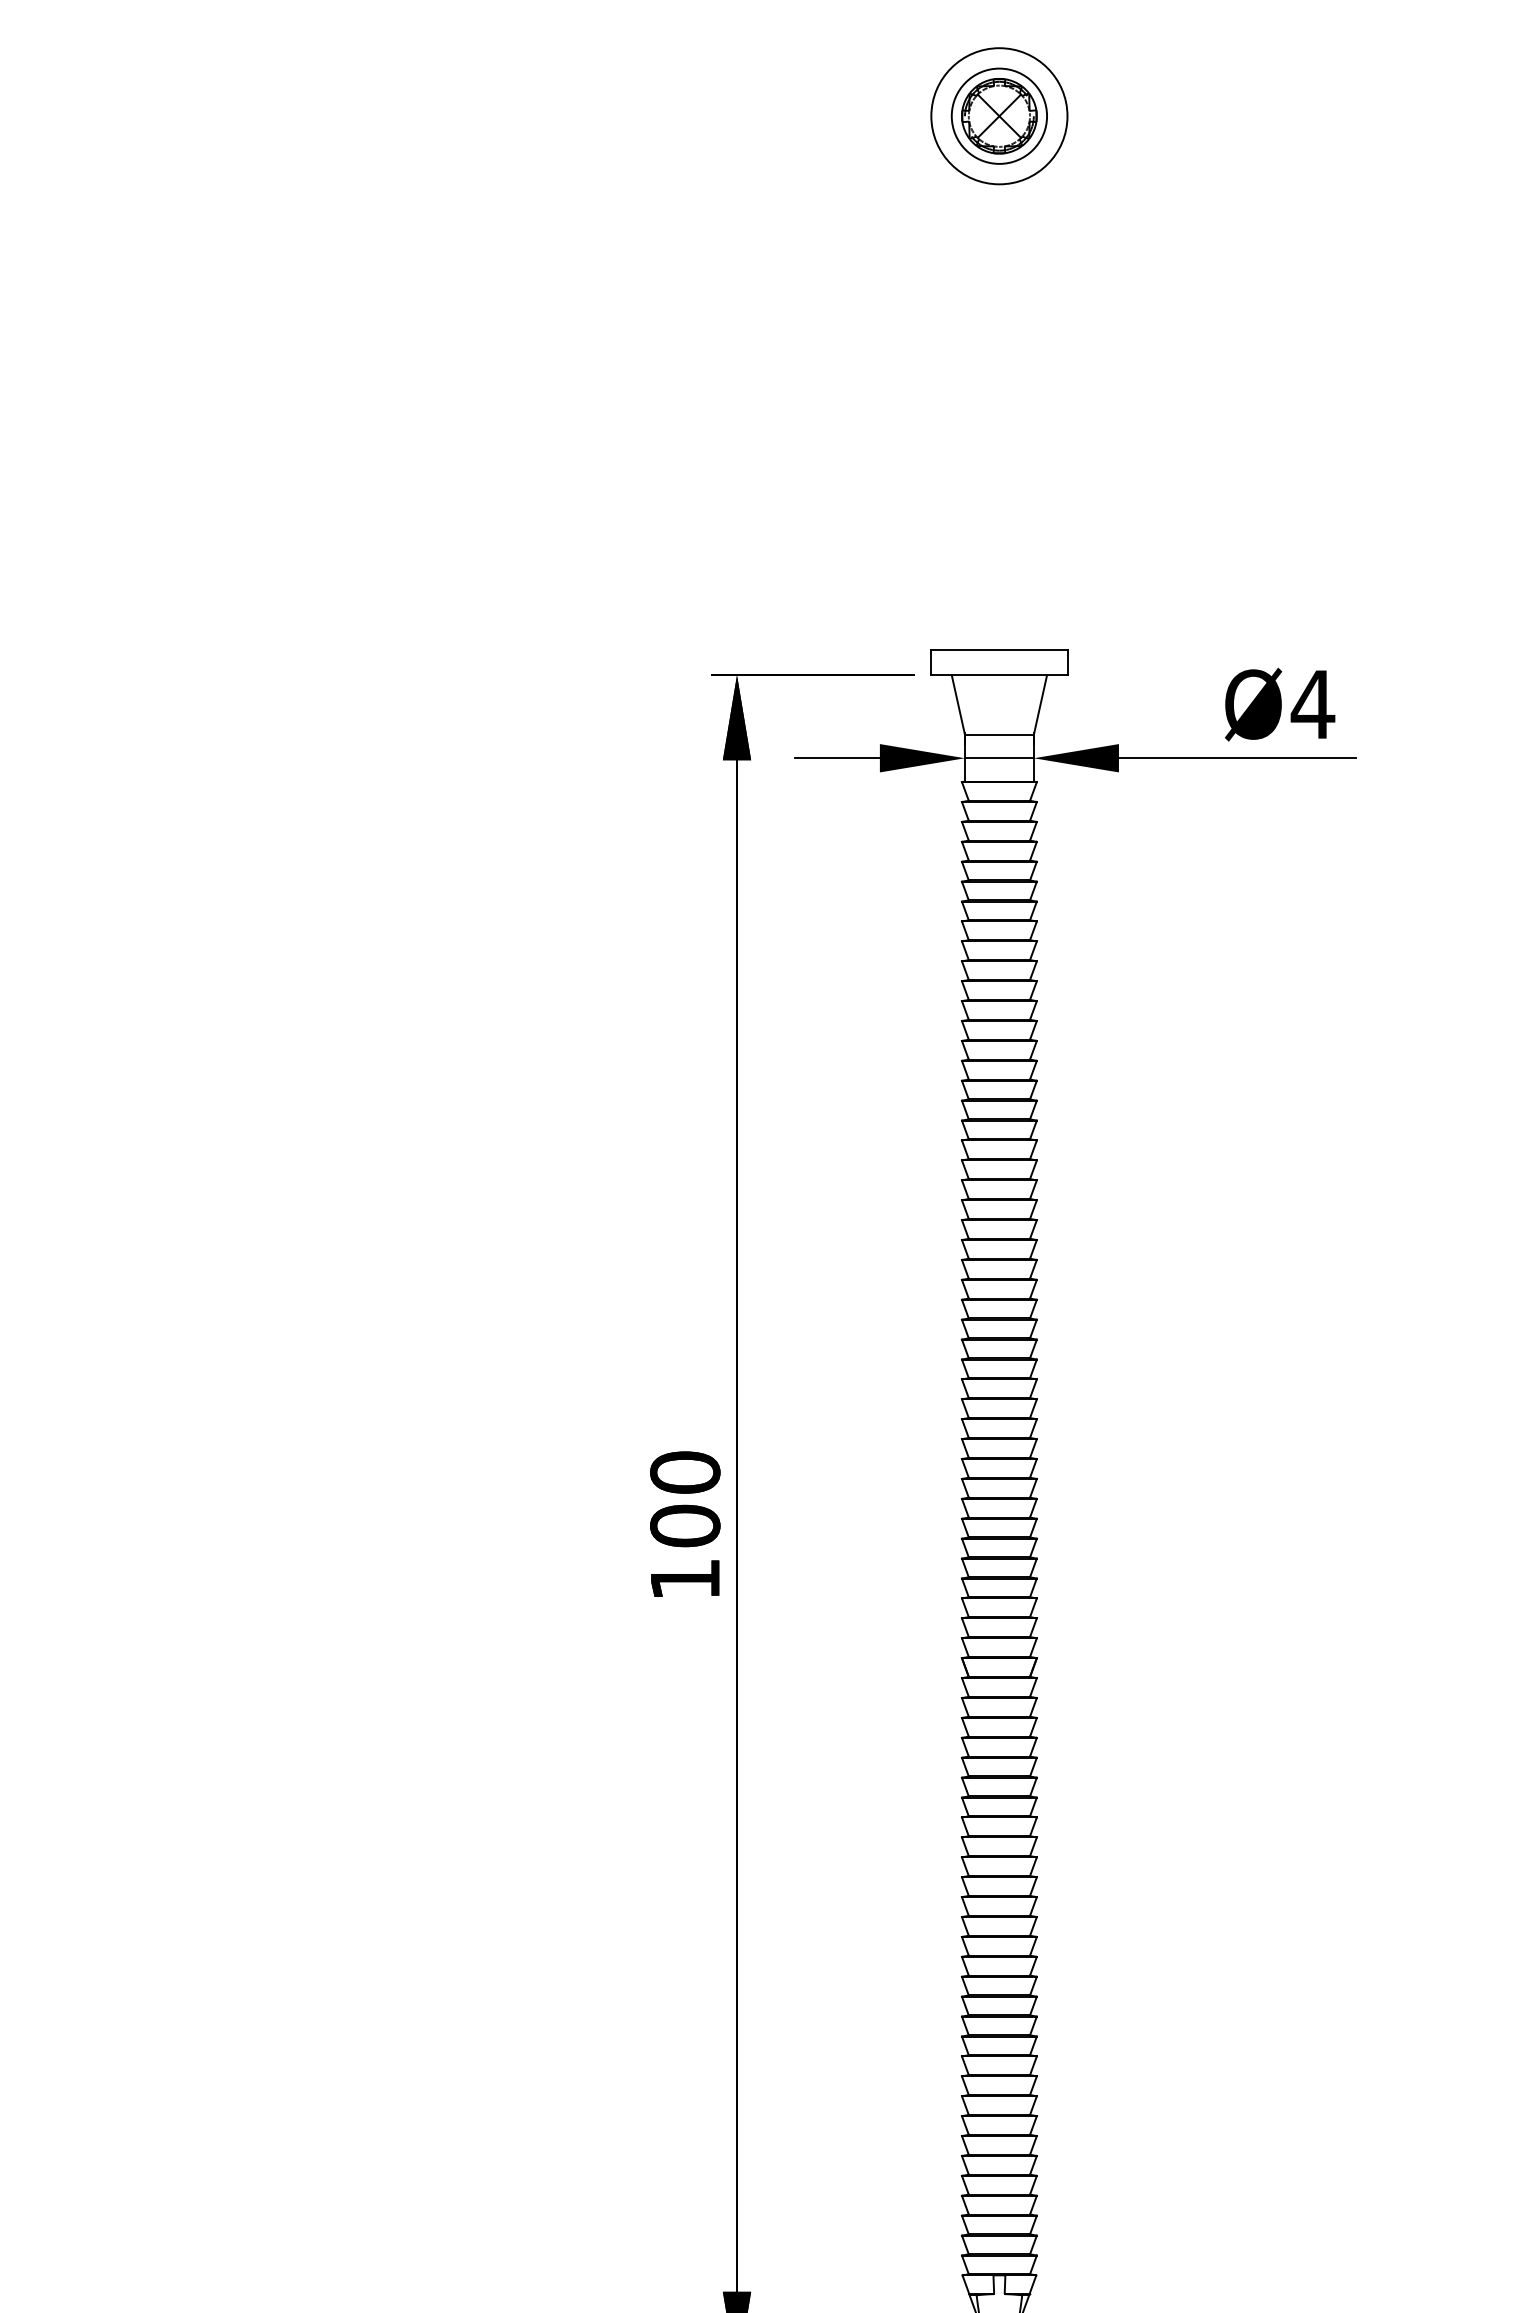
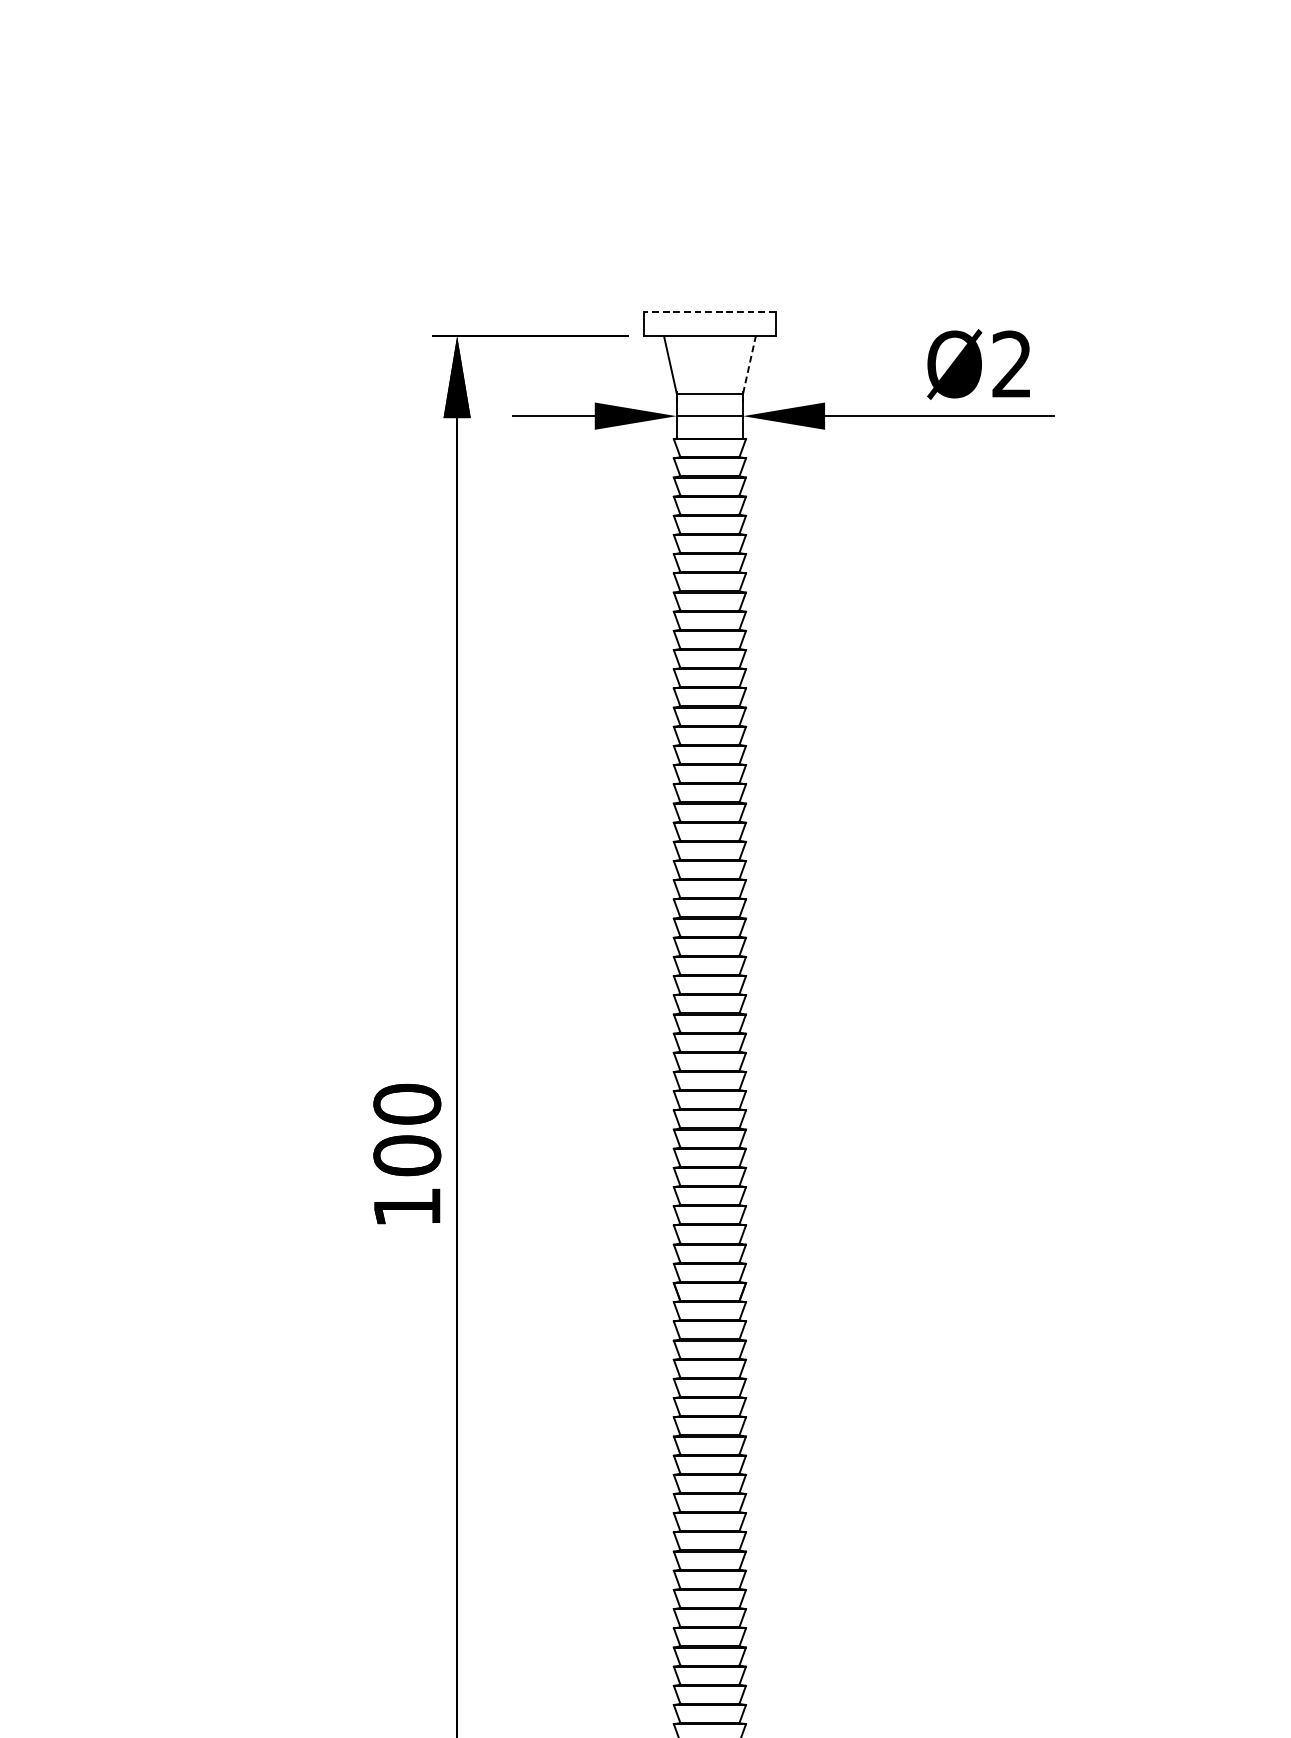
line: (998, 649) -> (709, 311), solid -> dashed
text: (1312, 703) -> (1011, 363), Ø4 -> Ø2
line: (1040, 705) -> (749, 365), solid -> dashed

